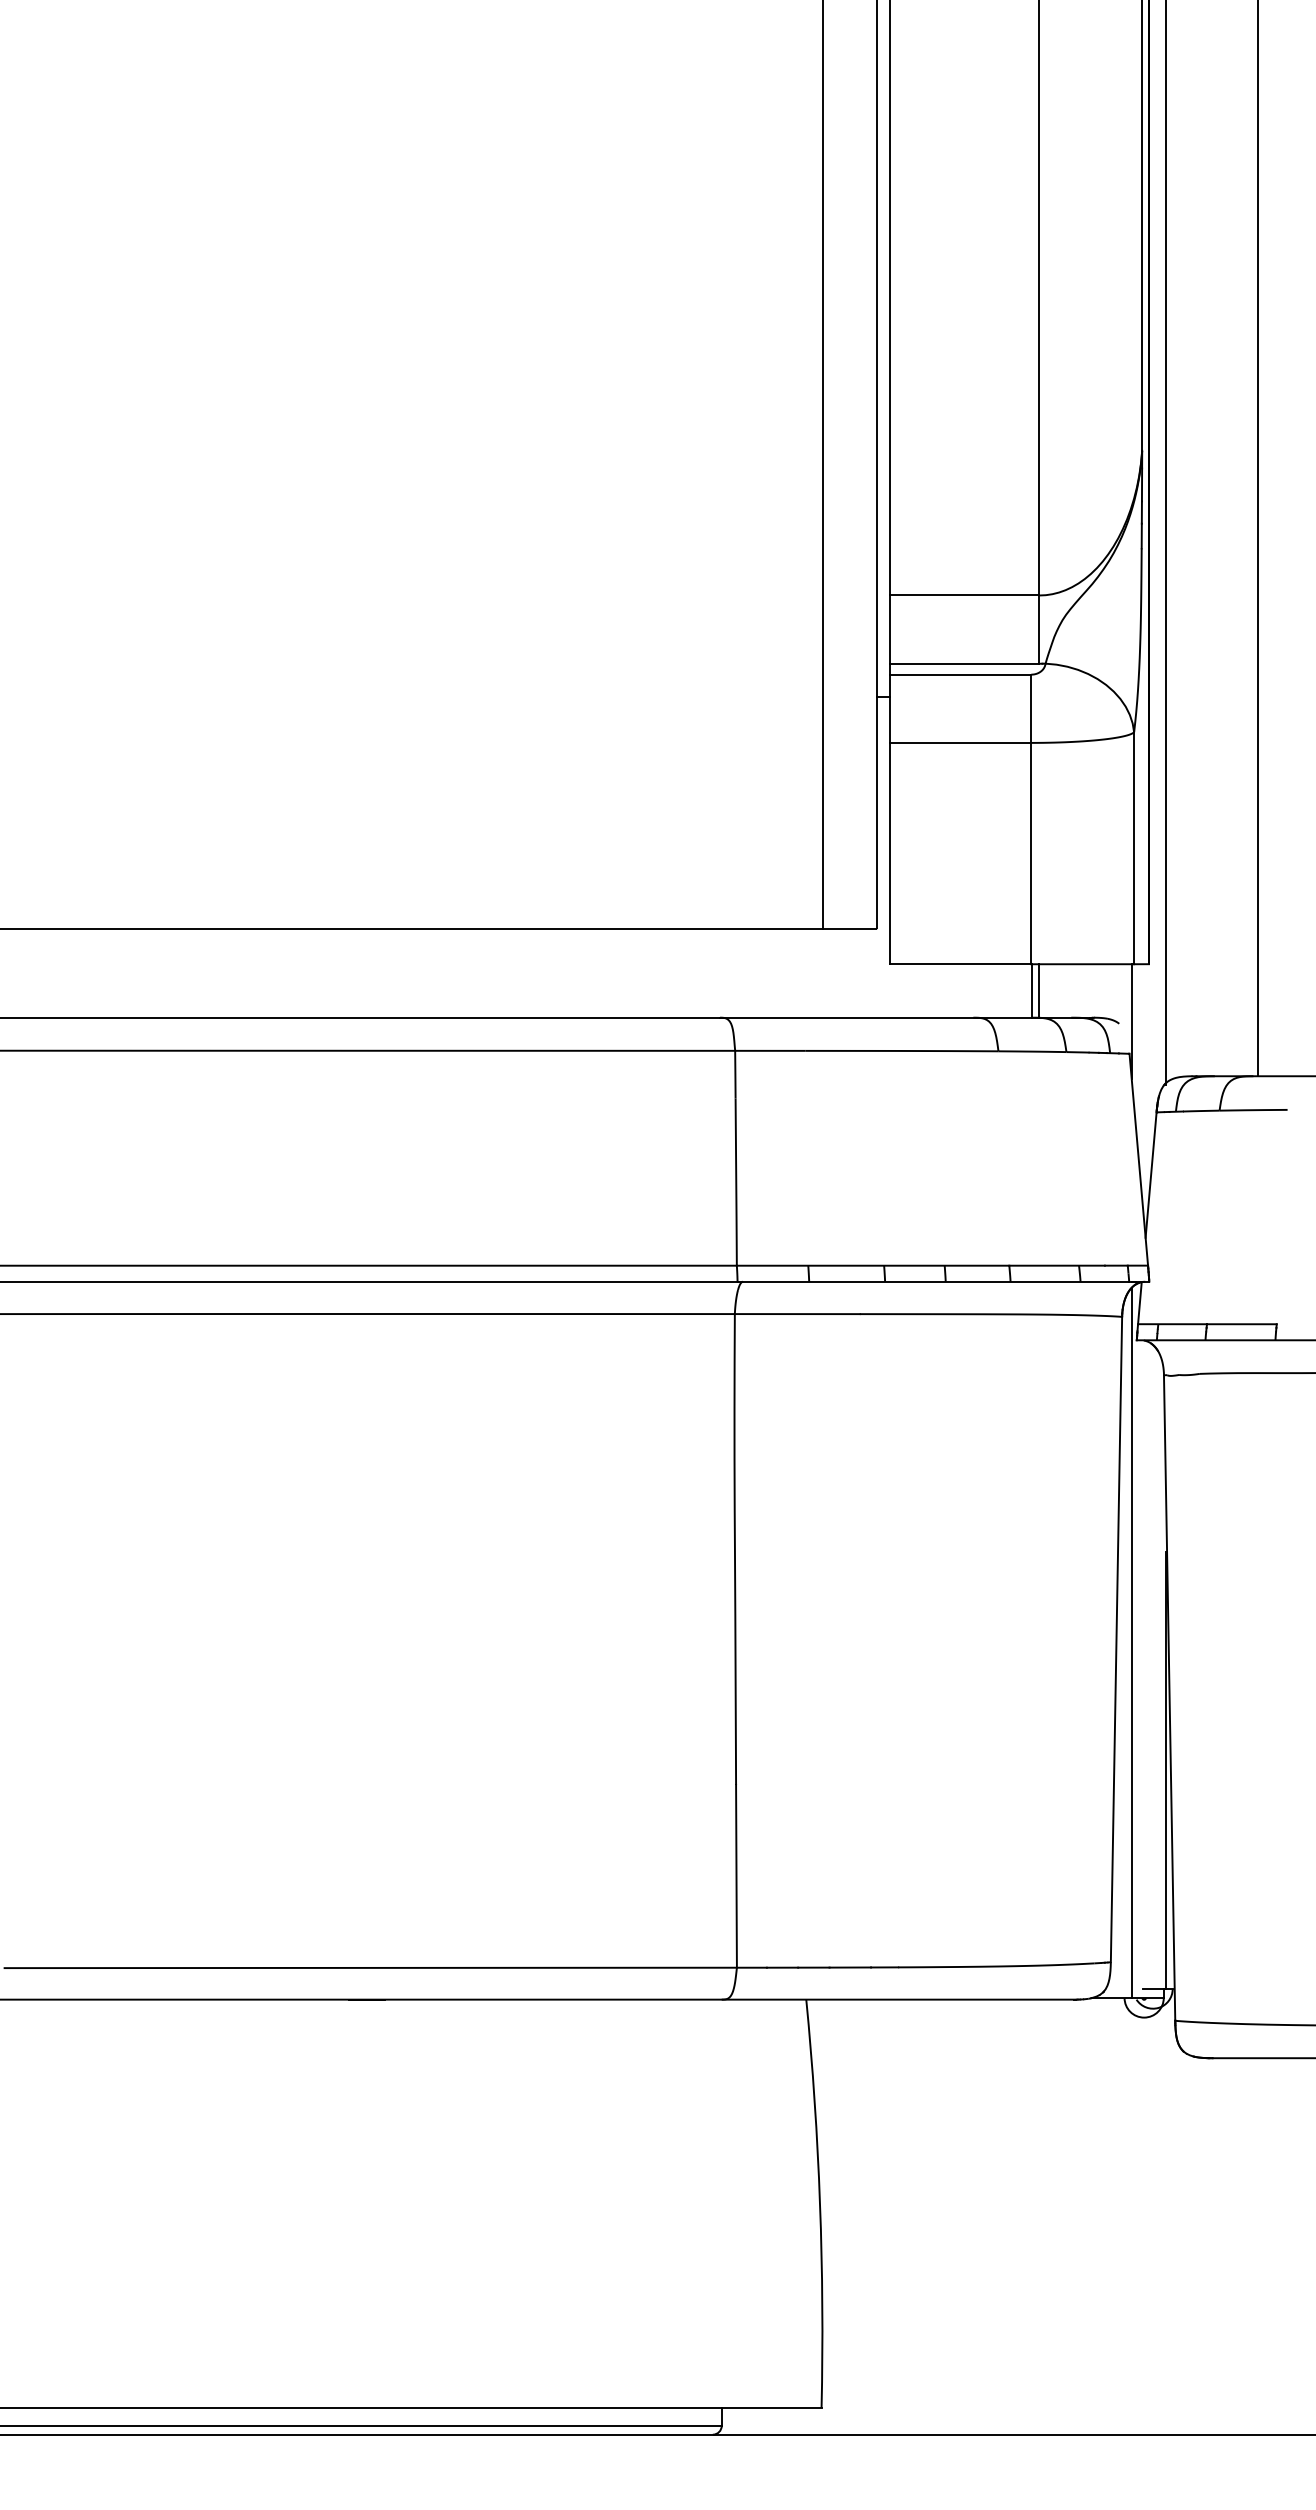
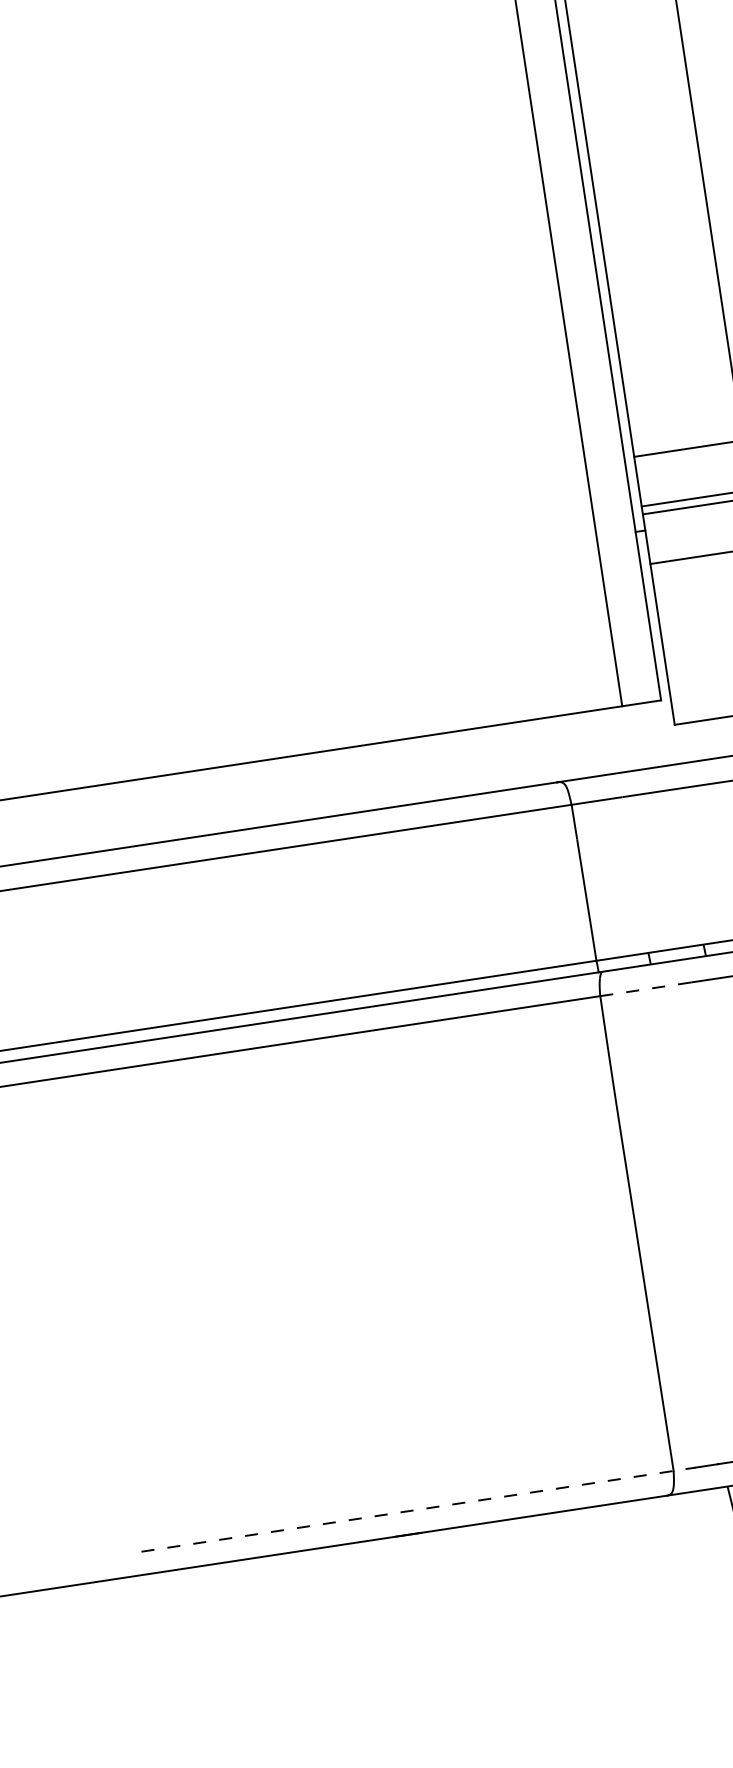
line: (797, 1314) -> (645, 989), solid -> dashed
line: (386, 1967) -> (418, 1509), solid -> dashed

